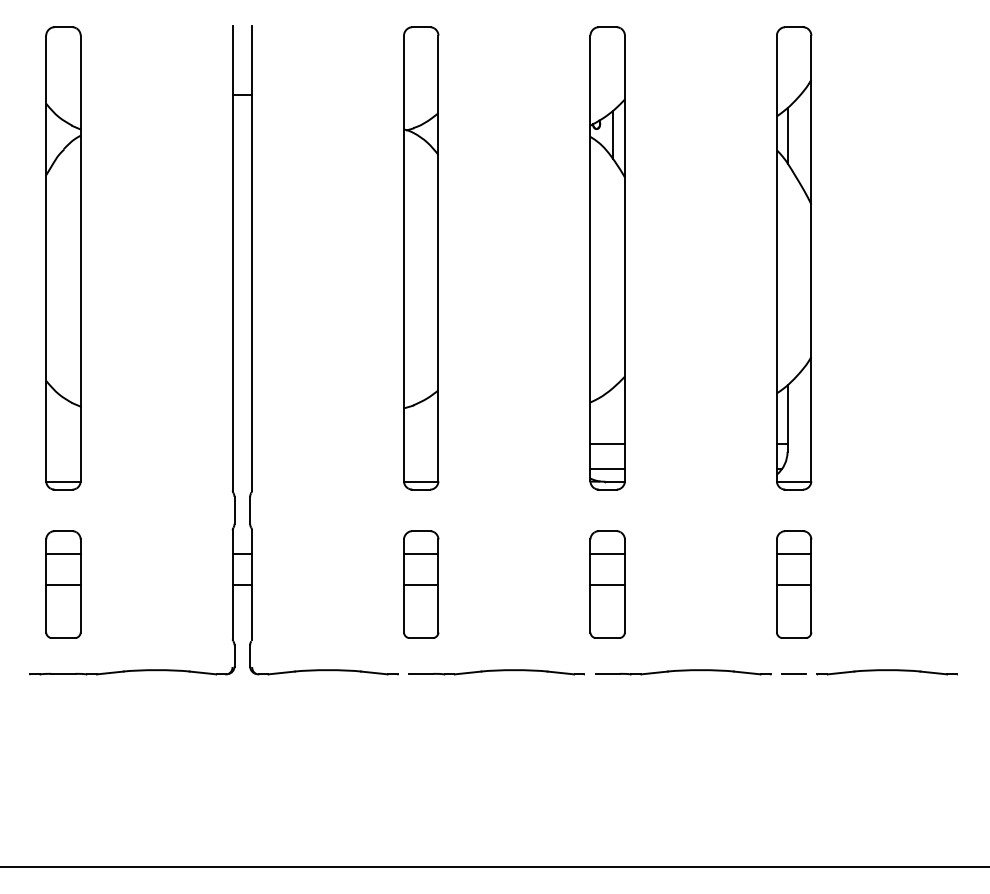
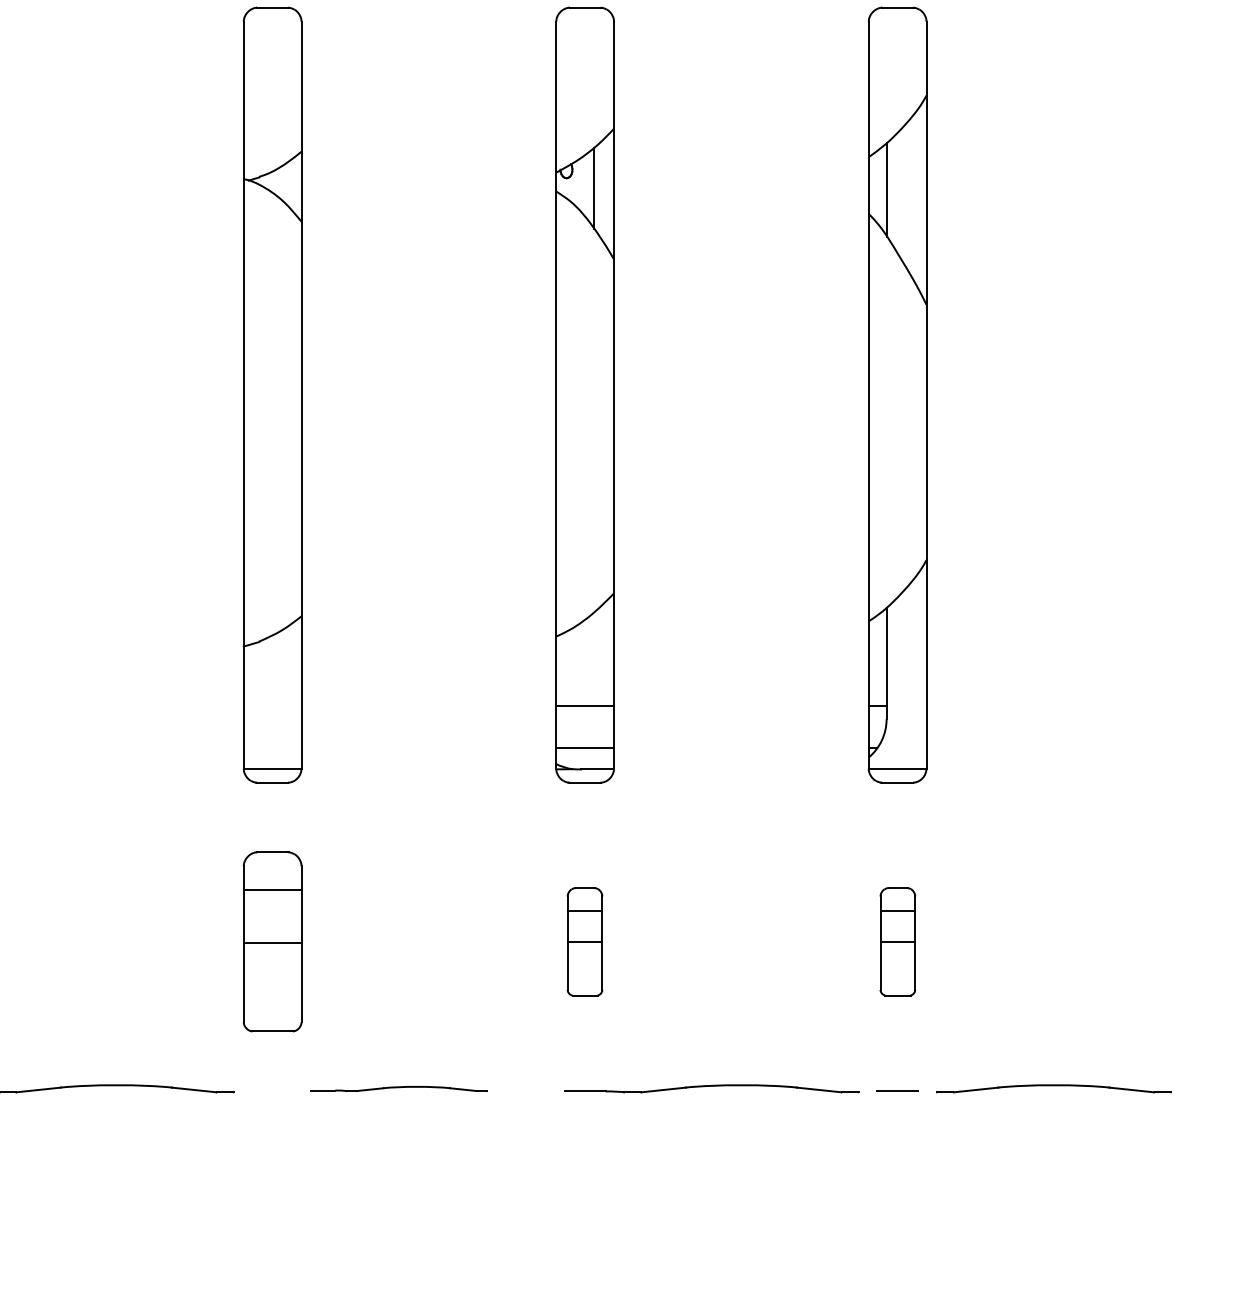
part: (607, 584) -> (584, 941), size x0.6
part: (794, 584) -> (898, 941), size x0.6
part: (496, 672) -> (398, 1089), size x0.6

